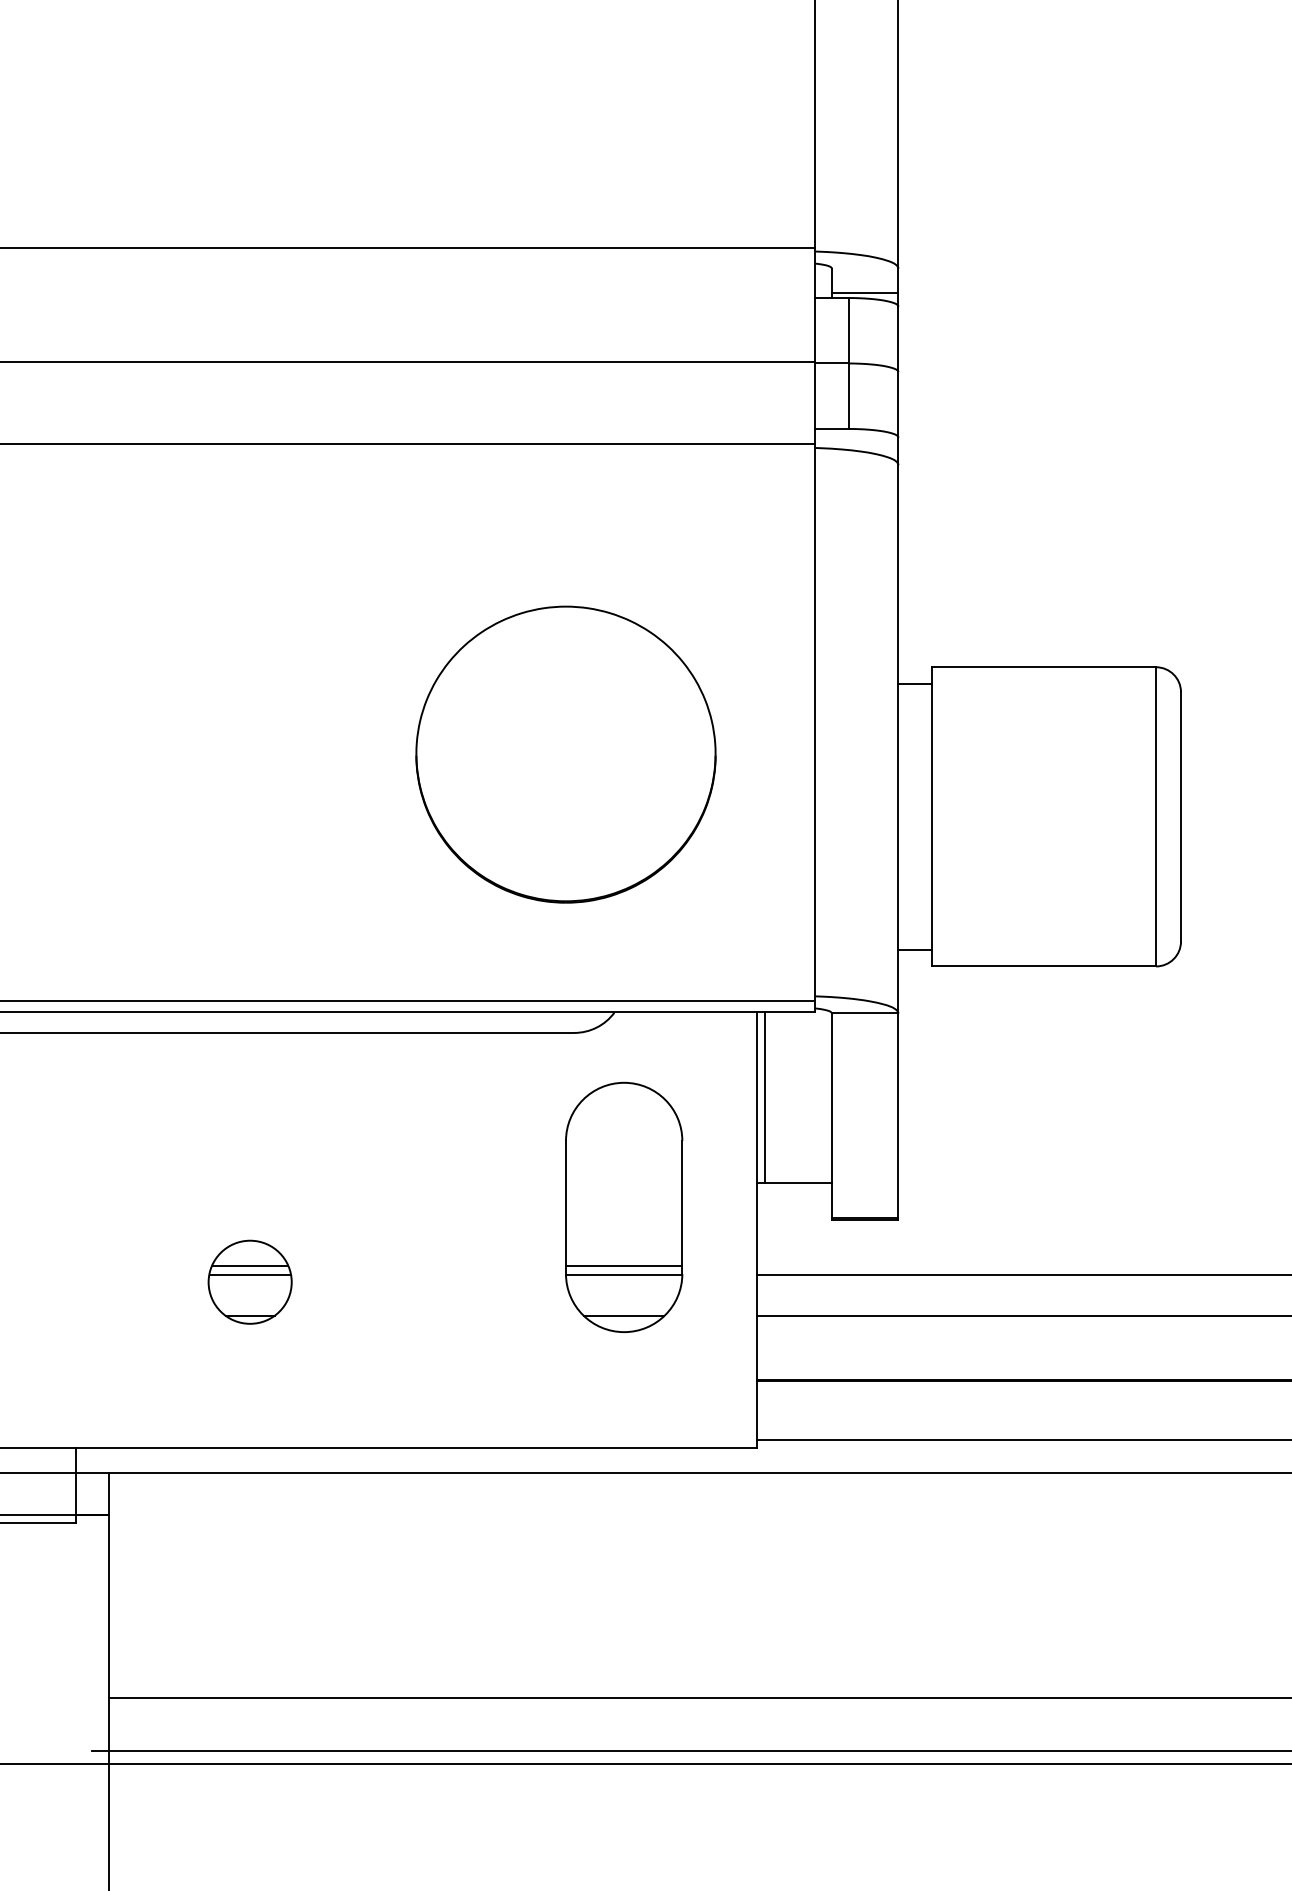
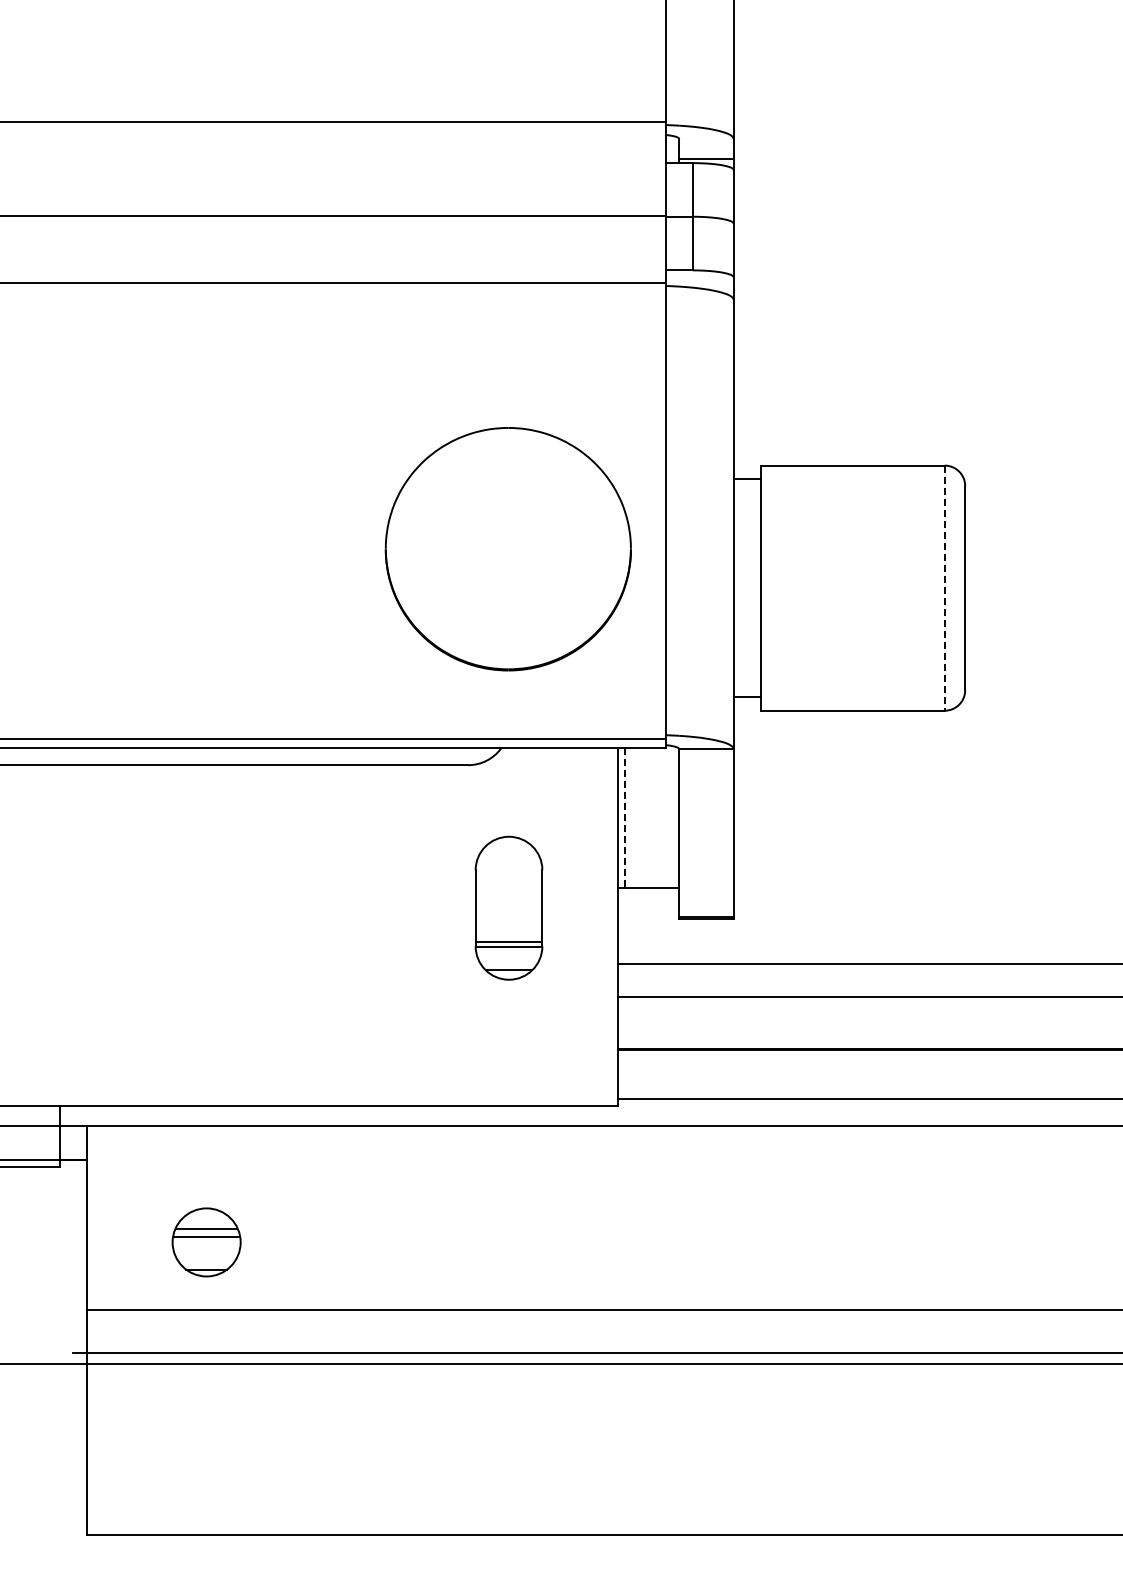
part: (564, 755) -> (507, 549), moved
line: (1155, 817) -> (944, 588), solid -> dashed
line: (765, 1098) -> (624, 818), solid -> dashed
part: (623, 1207) -> (508, 908), size x0.7
part: (249, 1282) -> (206, 1242), moved

